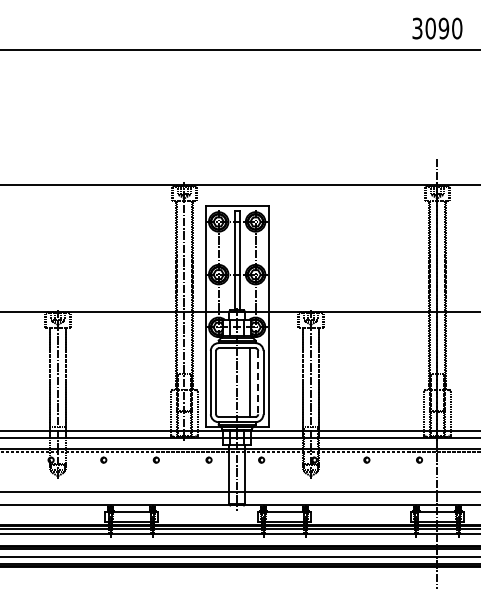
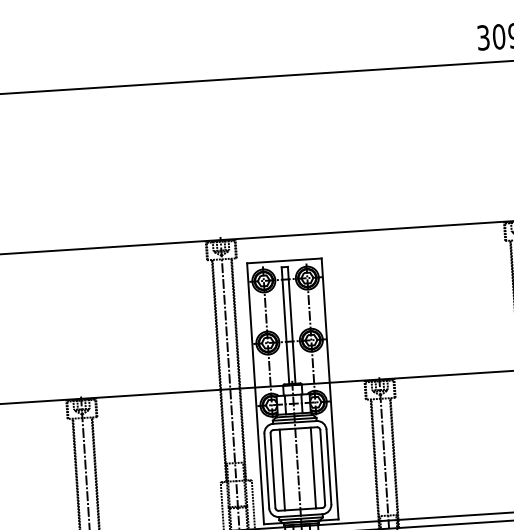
line: (223, 382) -> (281, 469), added
line: (258, 382) -> (323, 467), dashed -> solid

